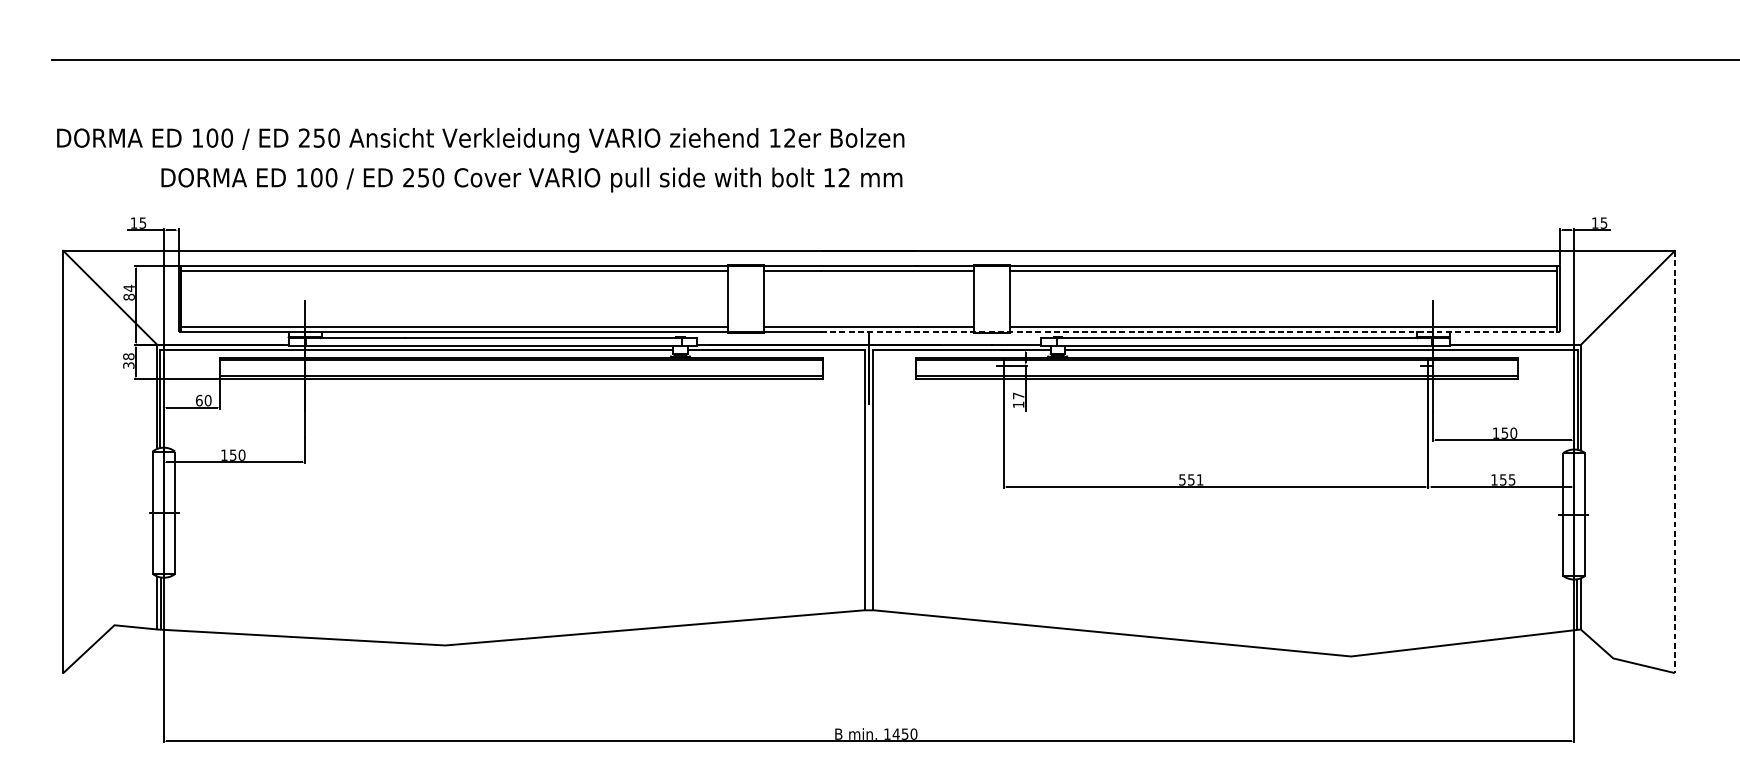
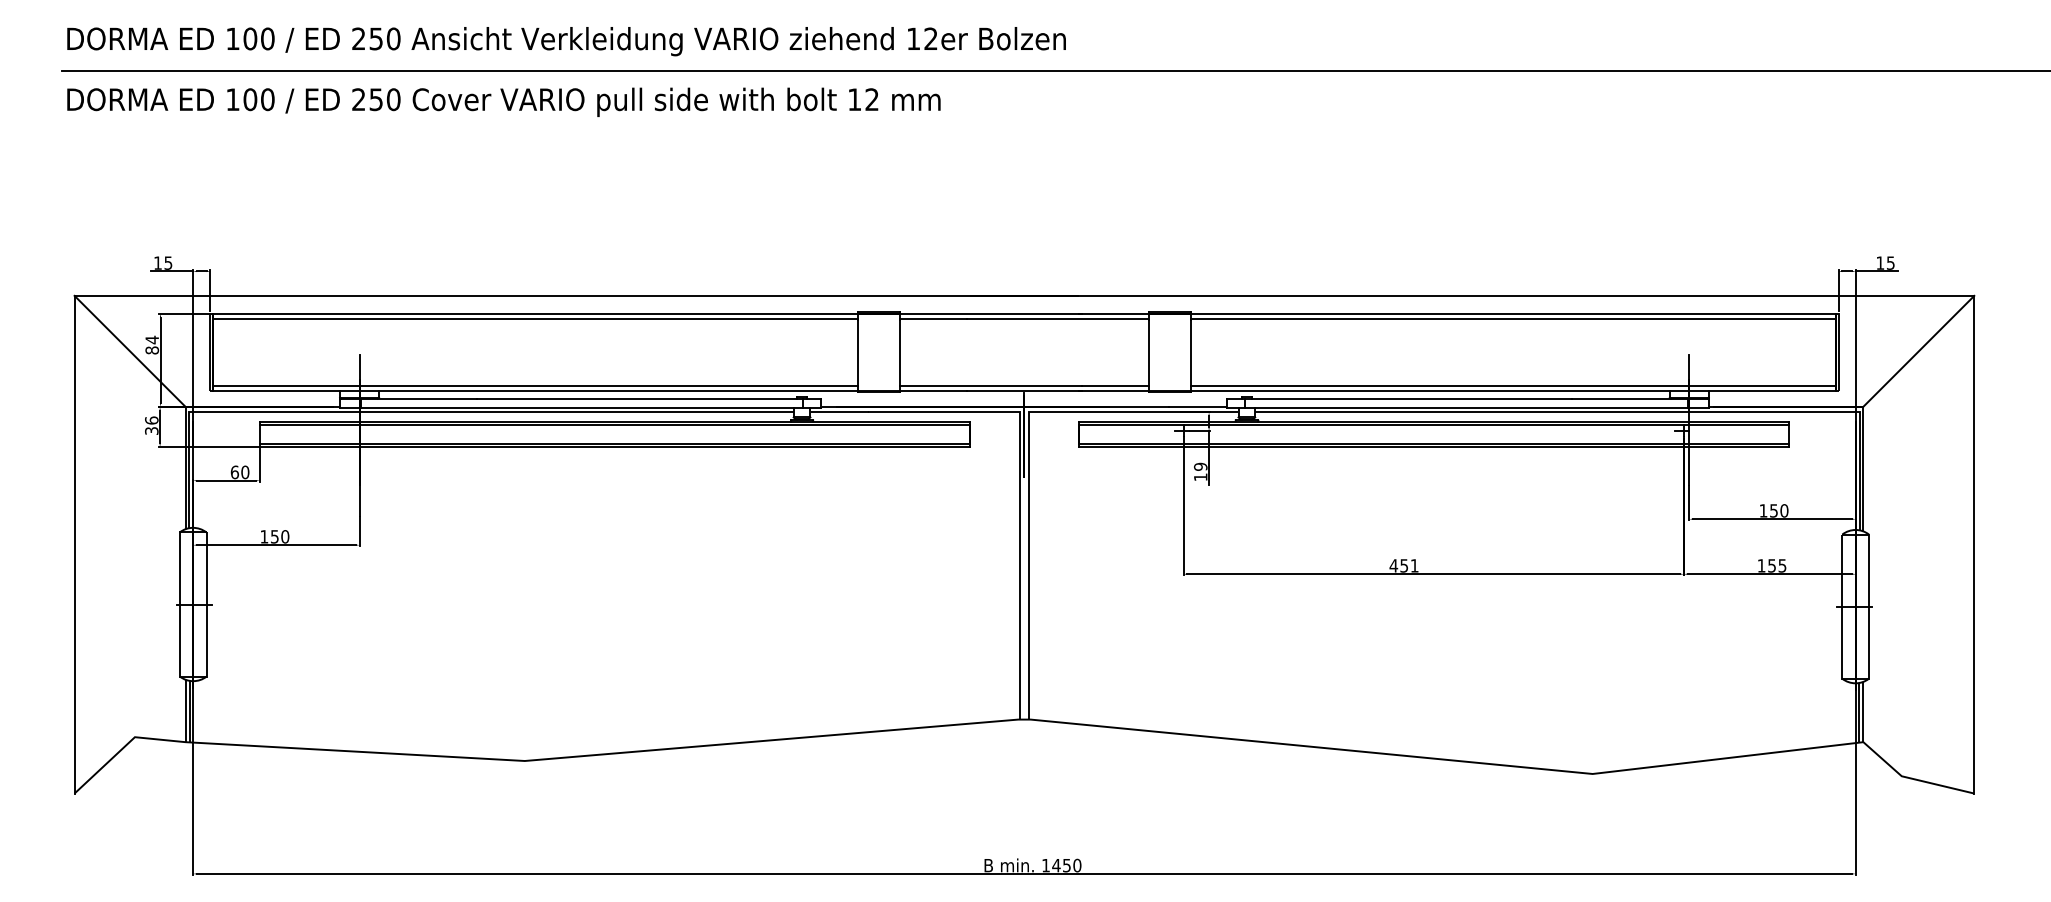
text: (480, 140) -> (566, 41), moved
text: (531, 179) -> (503, 101), moved
line: (1189, 332) -> (1402, 391), dashed -> solid
text: (128, 356) -> (151, 420), 38 -> 36
text: (1018, 395) -> (1200, 466), 17 -> 19
line: (1675, 461) -> (1974, 544), dashed -> solid
text: (1182, 479) -> (1393, 565), 551 -> 451

